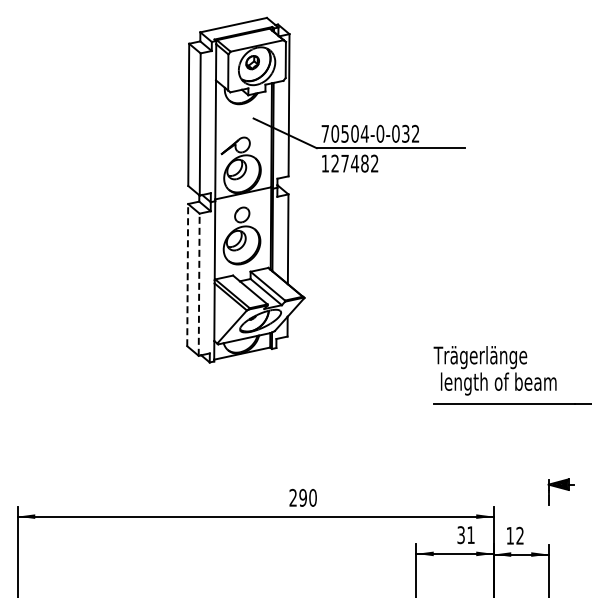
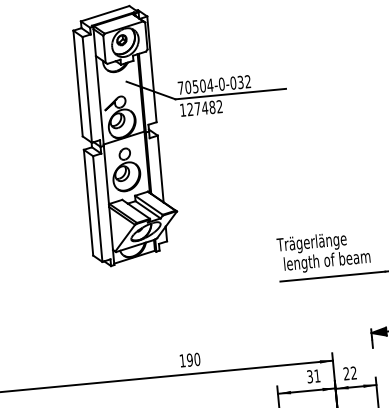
line: (187, 274) -> (88, 202), dashed -> solid
line: (199, 284) -> (97, 208), dashed -> solid
text: (292, 497) -> (182, 360), 290 -> 190
text: (509, 535) -> (345, 373), 12 -> 22

